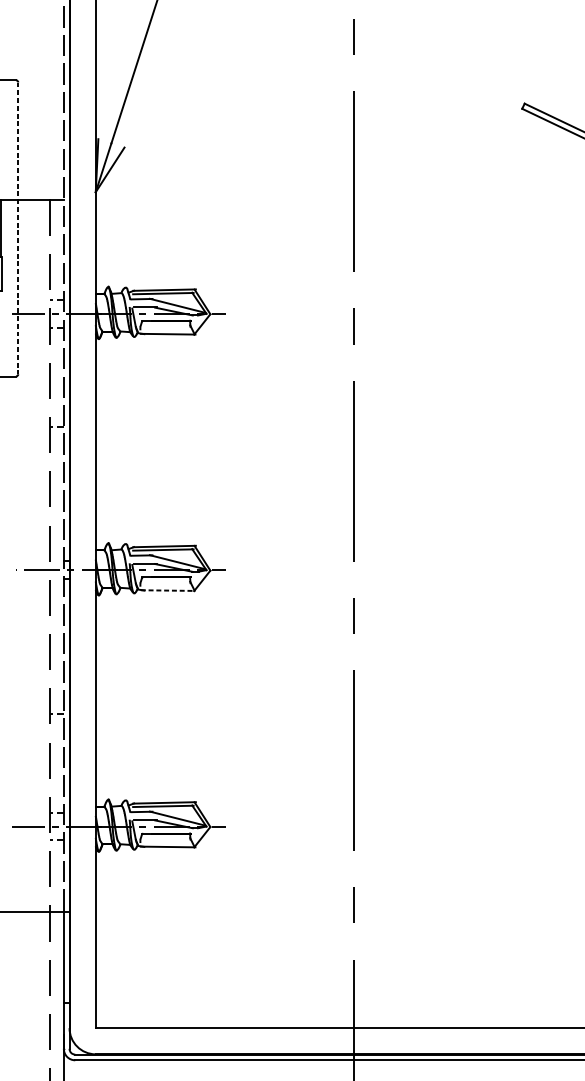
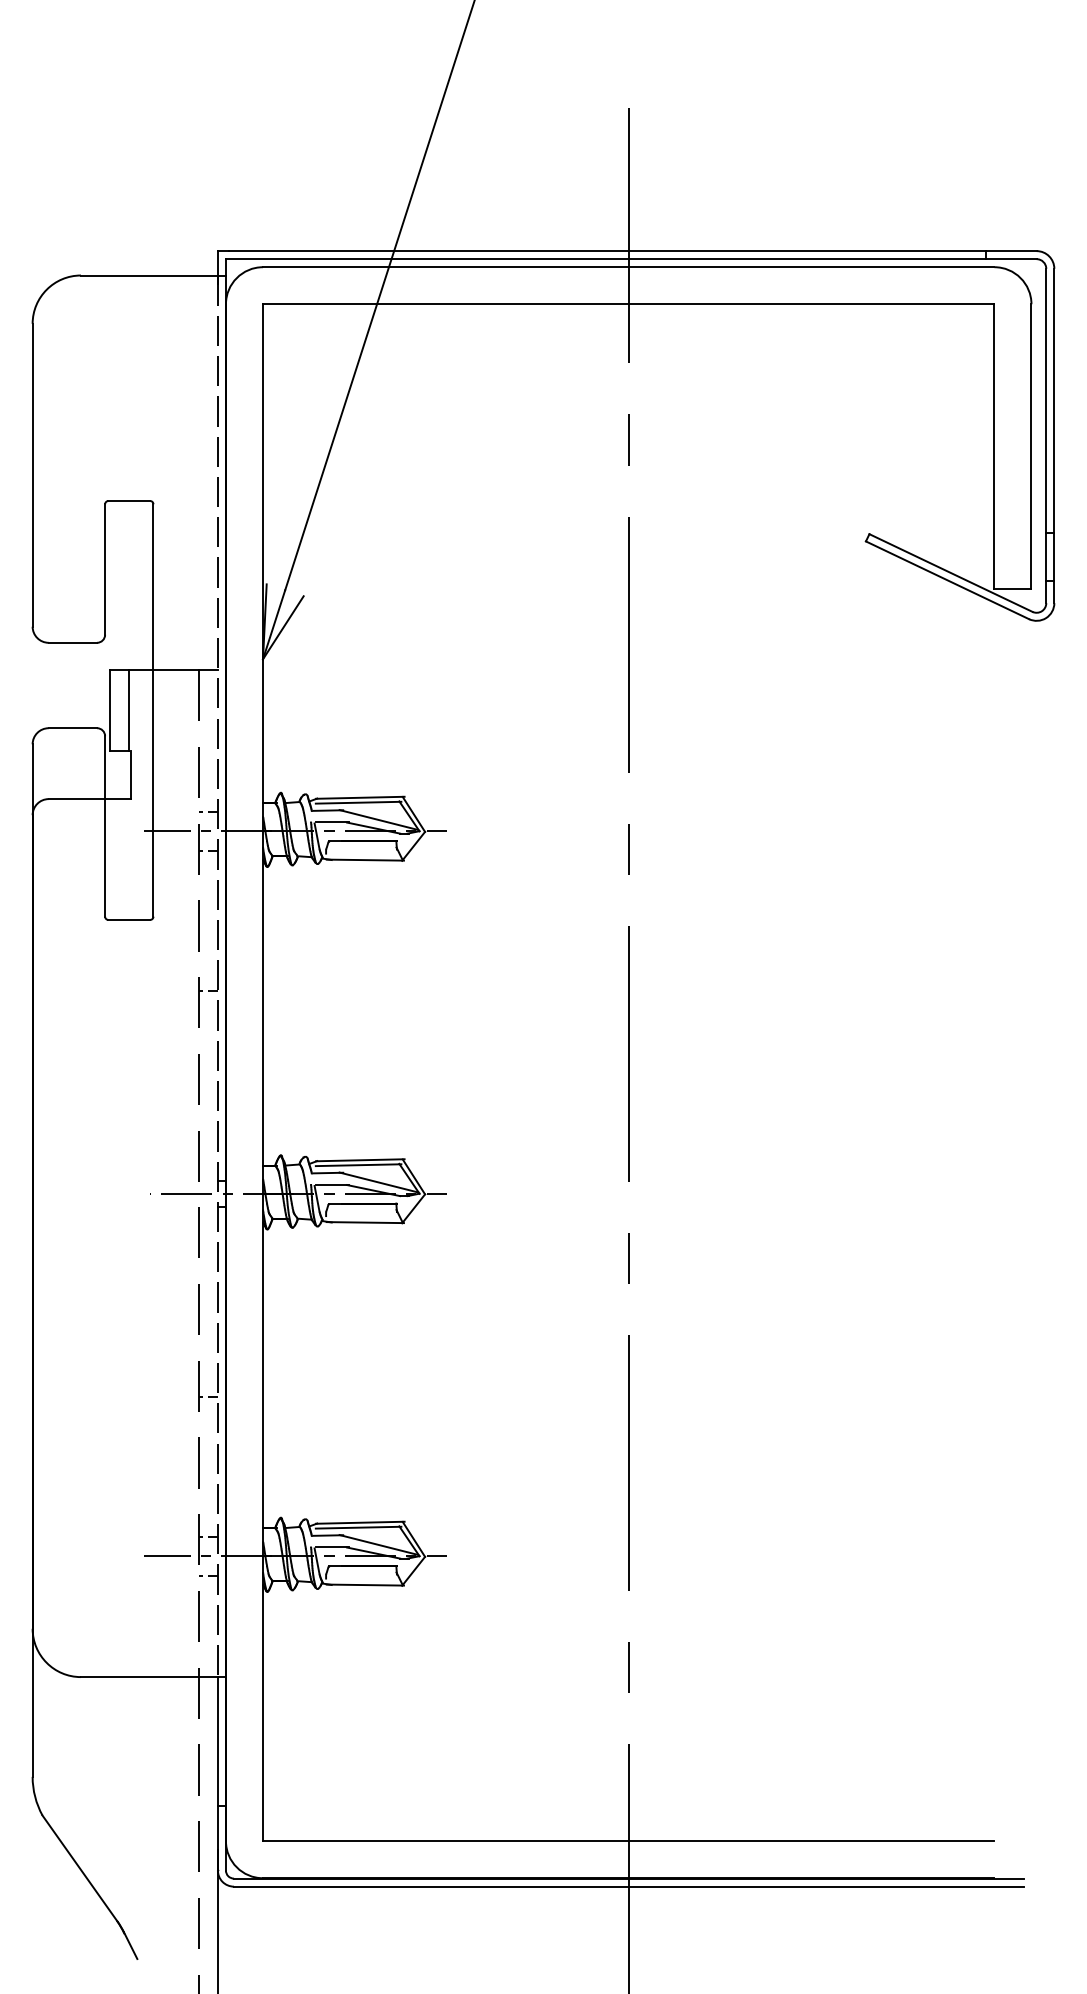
line: (18, 228) -> (153, 710), dashed -> solid
line: (168, 590) -> (365, 1222), dashed -> solid

